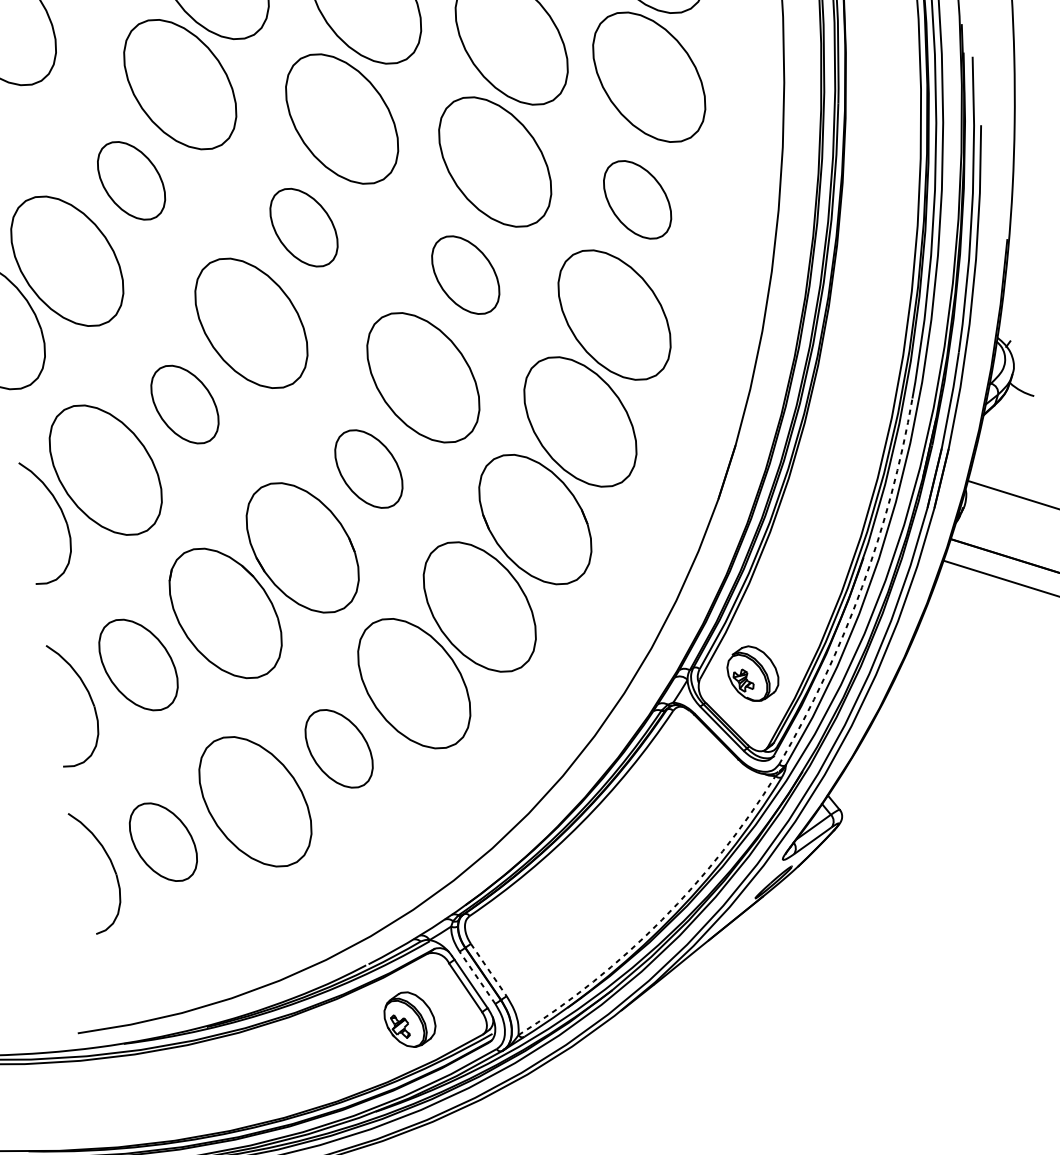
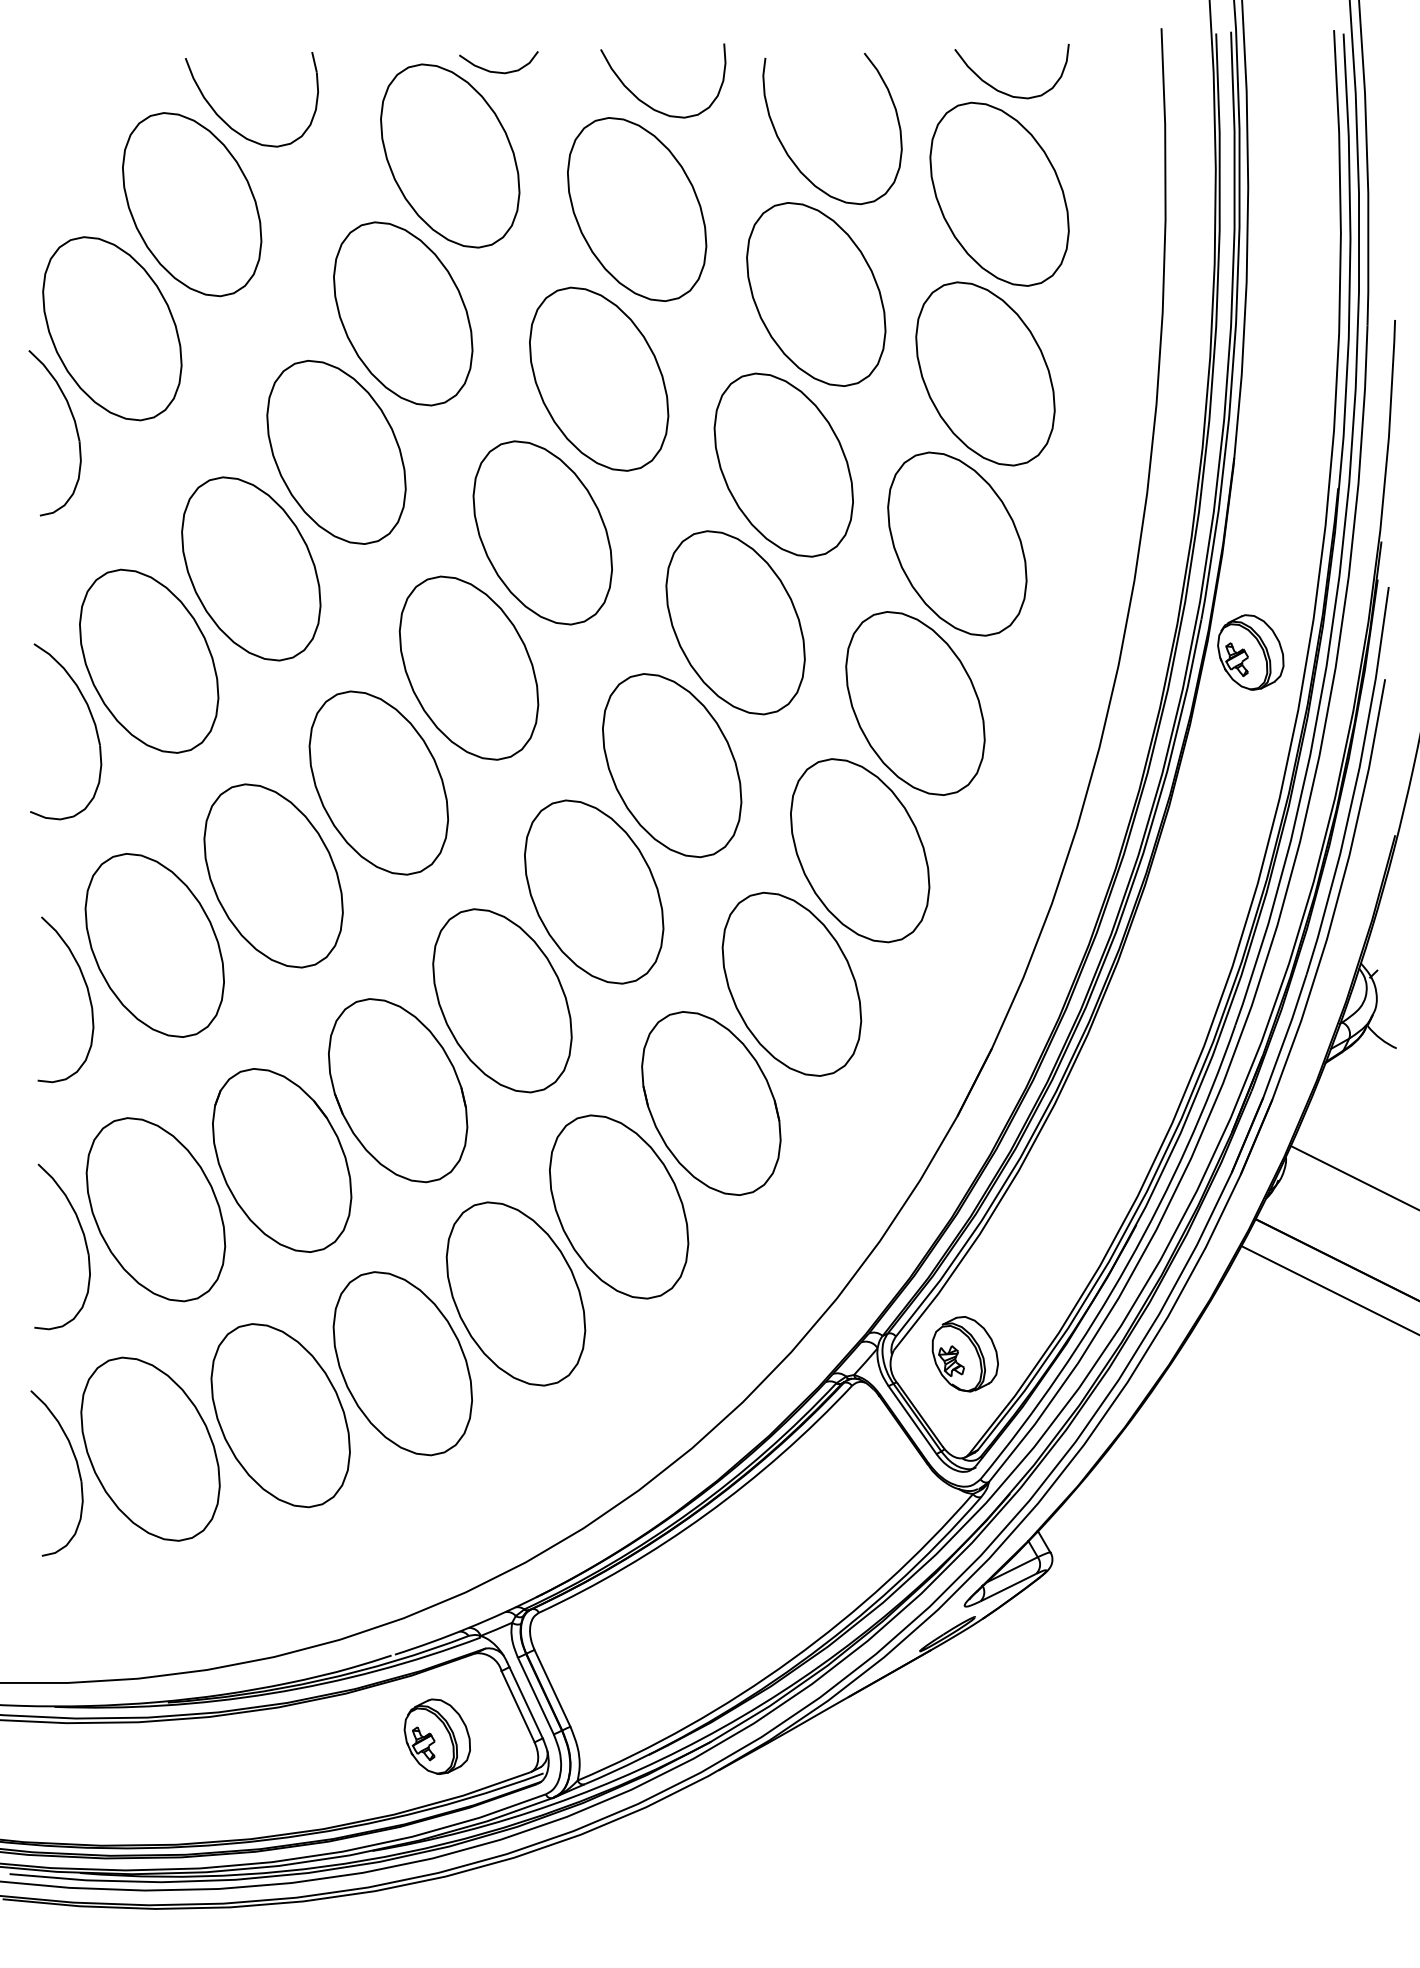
part: (878, 121) -> (1250, 652), added
part: (131, 180) -> (251, 568), size x1.67
part: (637, 199) -> (915, 703), size x1.67
part: (303, 227) -> (468, 667), size x1.67
part: (465, 274) -> (672, 765), size x1.67
part: (184, 404) -> (273, 875), size x1.67
part: (368, 468) -> (502, 1000), size x1.67
arc: (862, 587) -> (1128, 1263), dashed -> solid
part: (138, 664) -> (155, 1209), size x1.43
part: (338, 748) -> (402, 1363), size x1.67
part: (163, 841) -> (150, 1448), size x1.67
arc: (661, 919) -> (791, 1659), dashed -> solid
line: (488, 970) -> (552, 1688), dashed -> solid
line: (477, 977) -> (535, 1695), dashed -> solid

